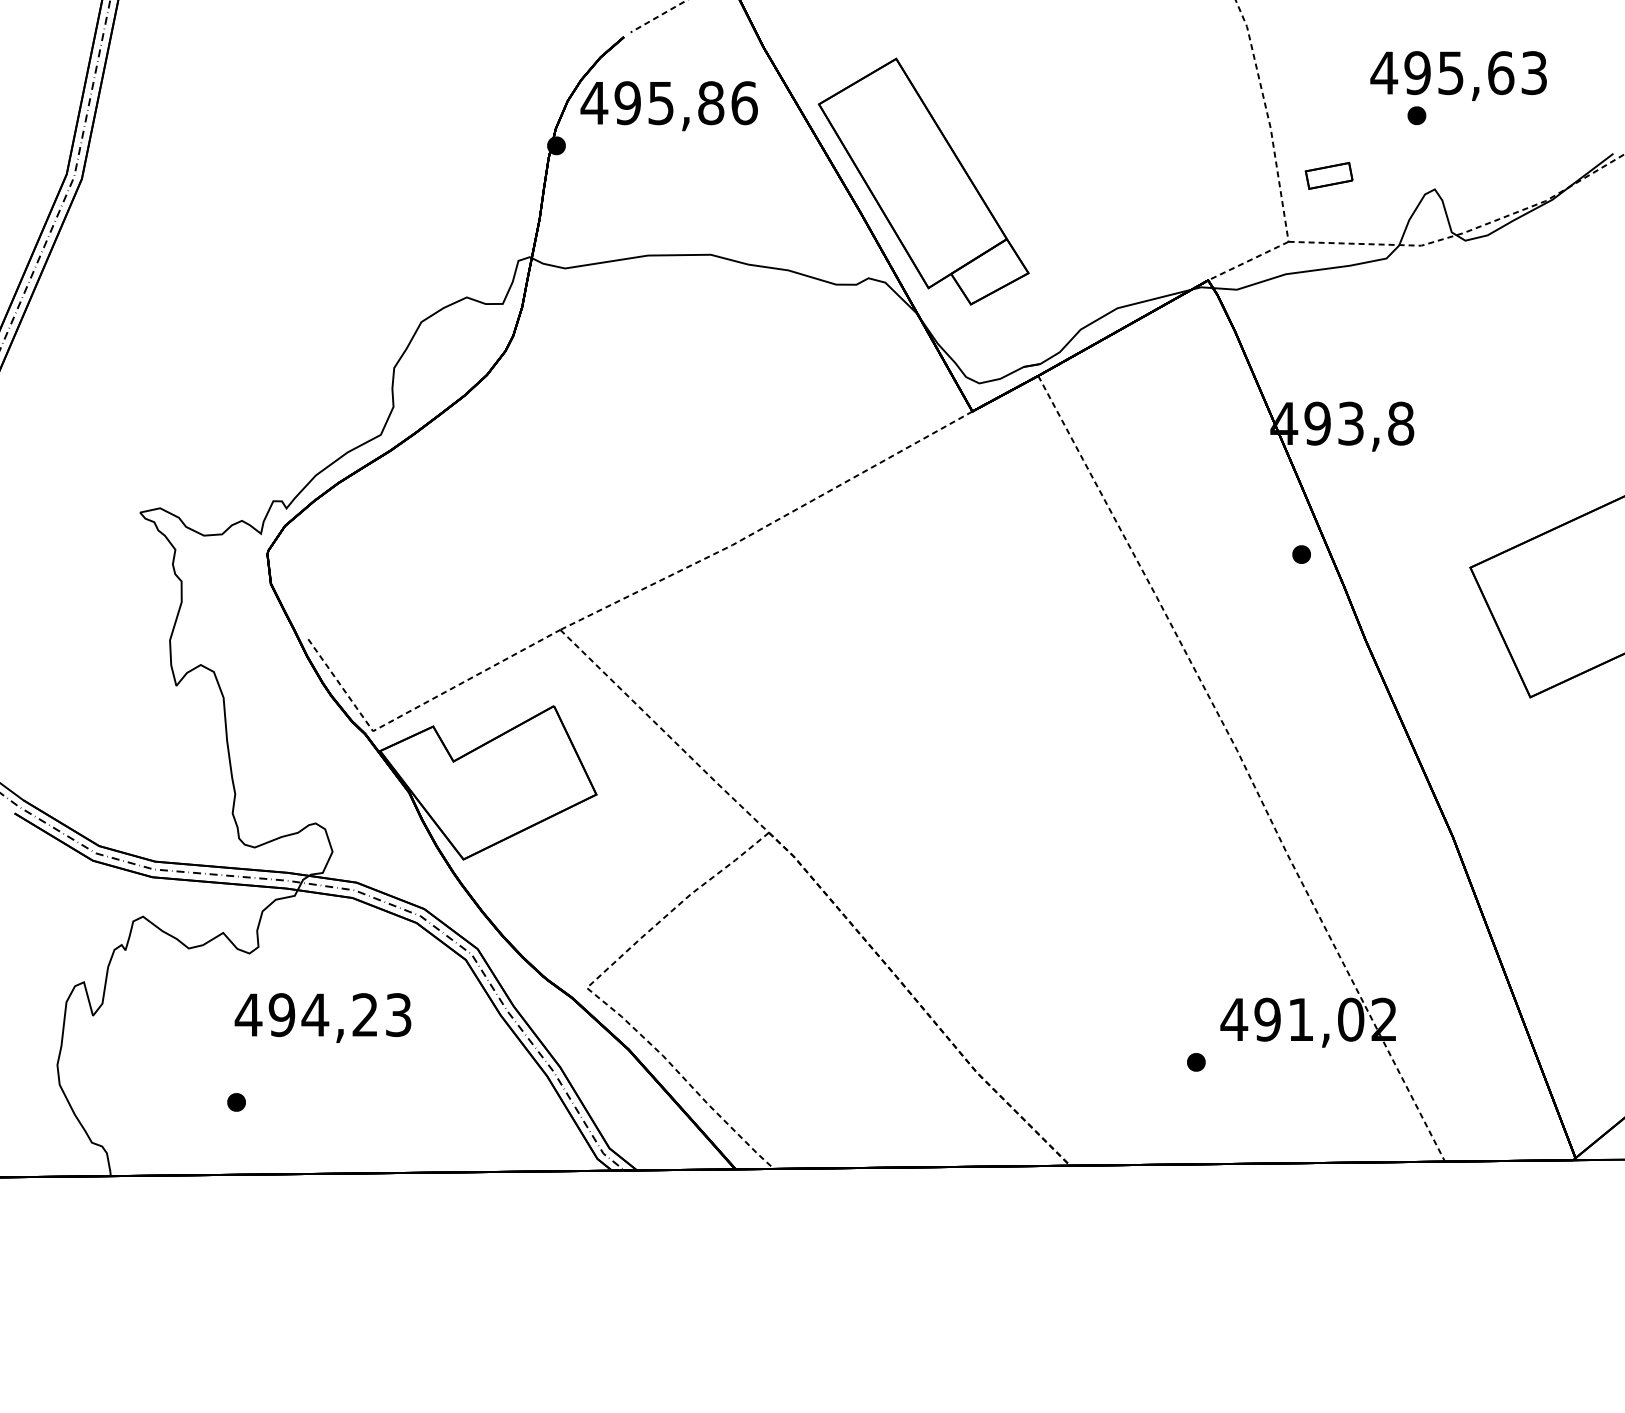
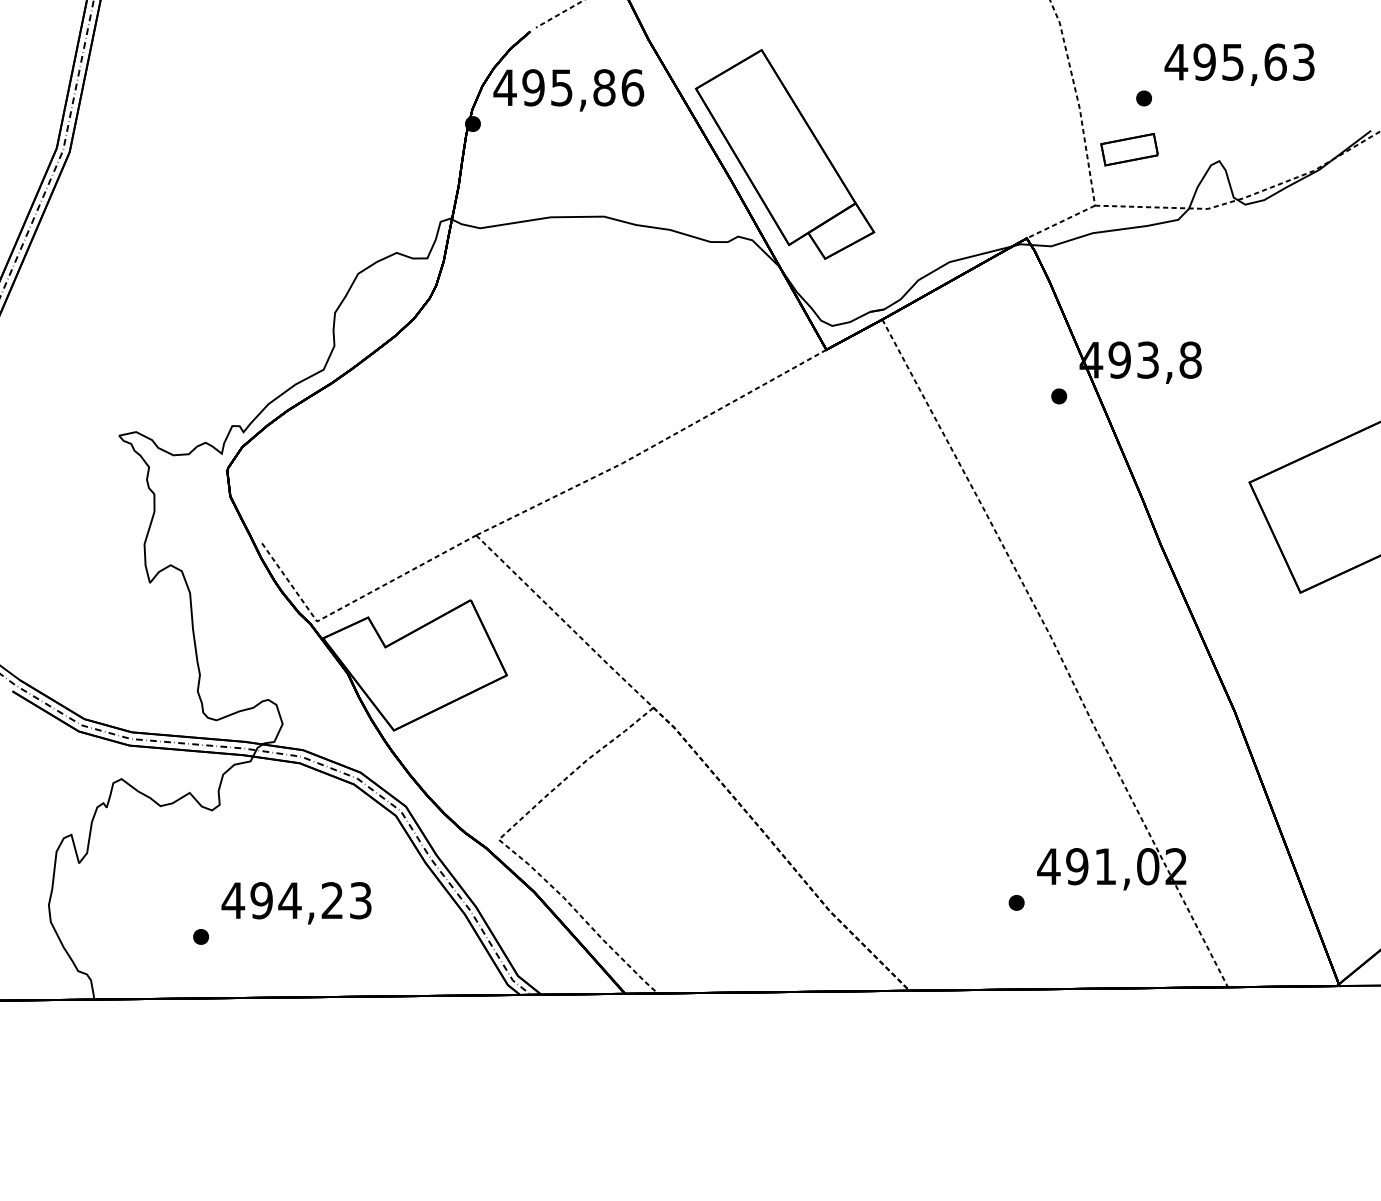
part: (1416, 115) -> (1143, 98), moved
part: (1329, 175) -> (1129, 149), size x1.43
part: (1302, 554) -> (1059, 396), moved
text: (322, 1018) -> (296, 903), moved

